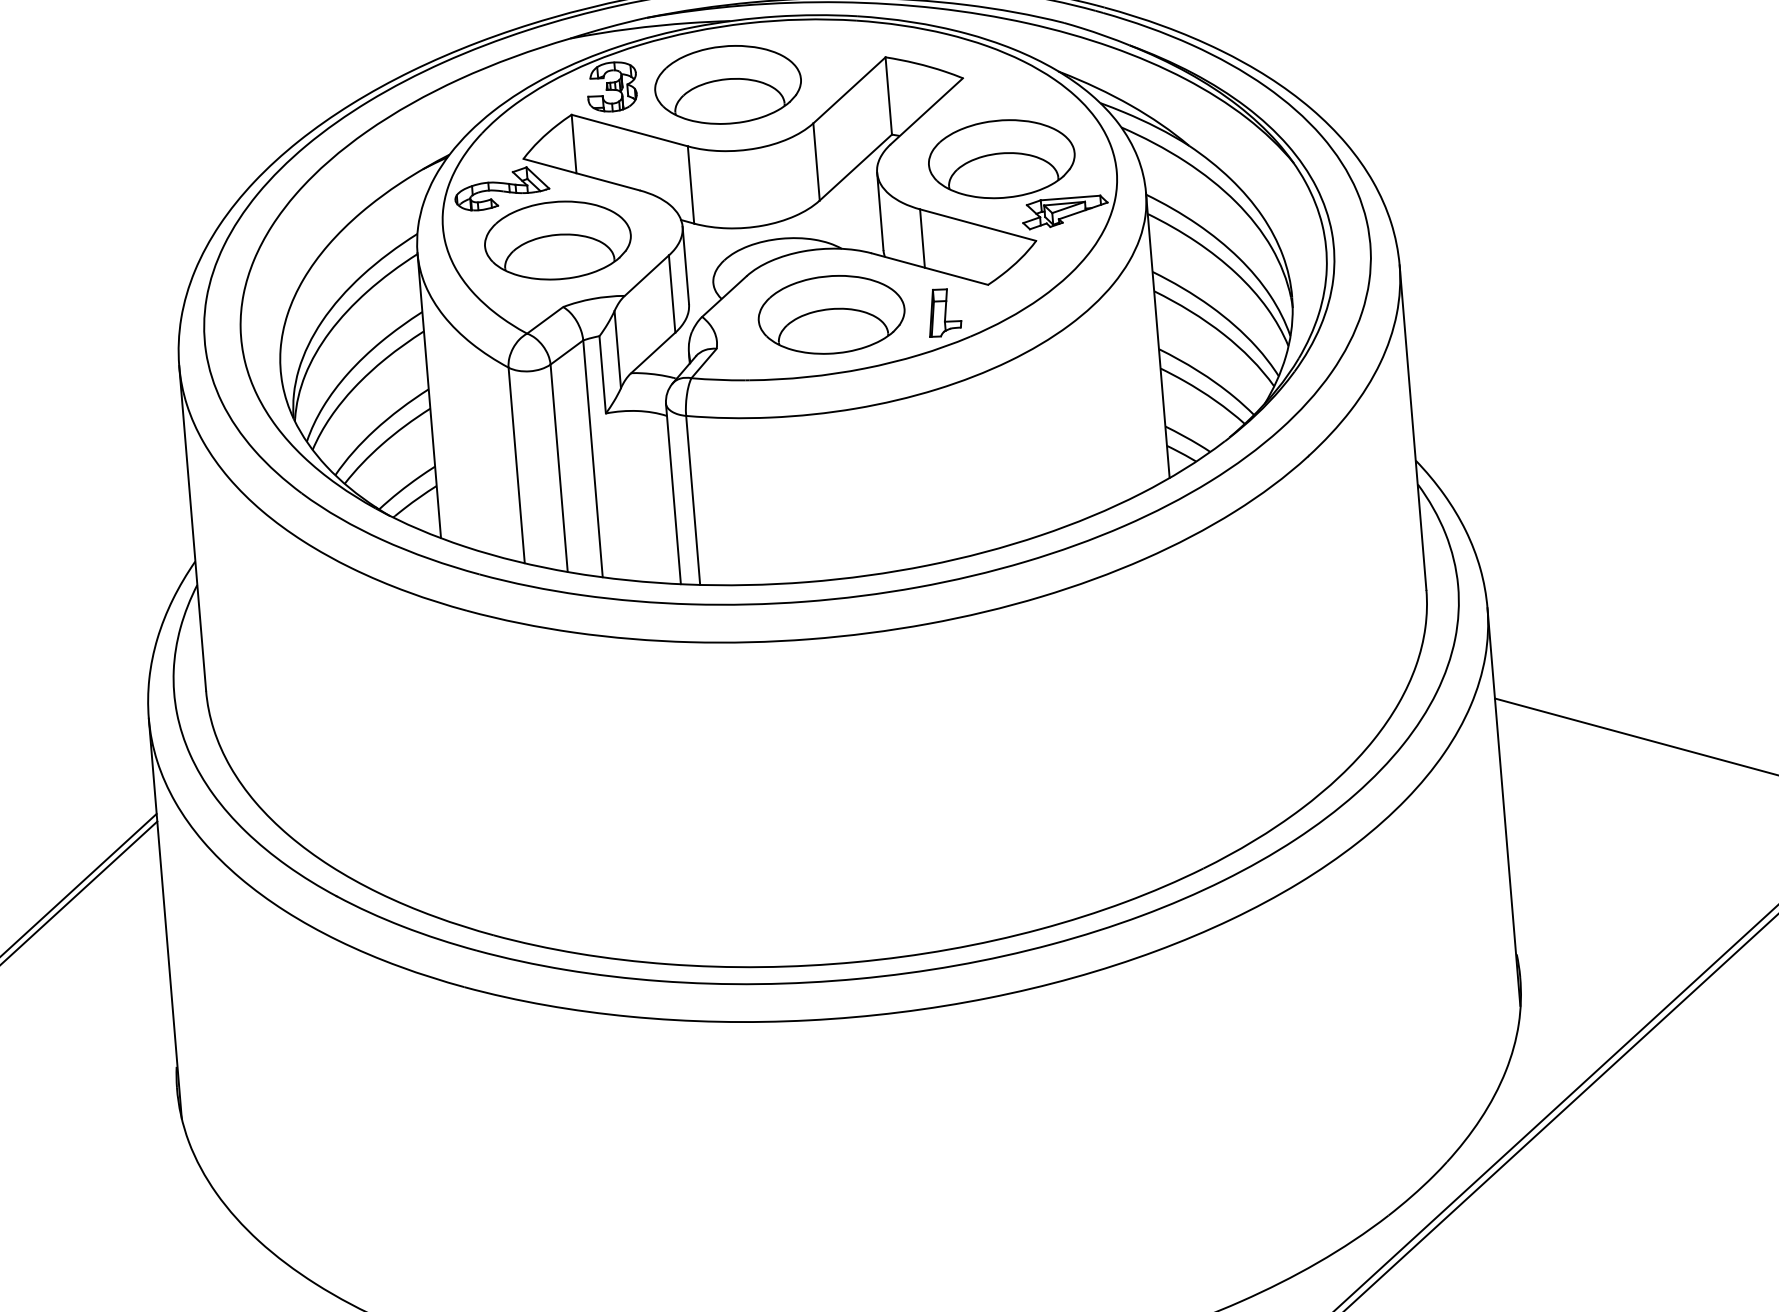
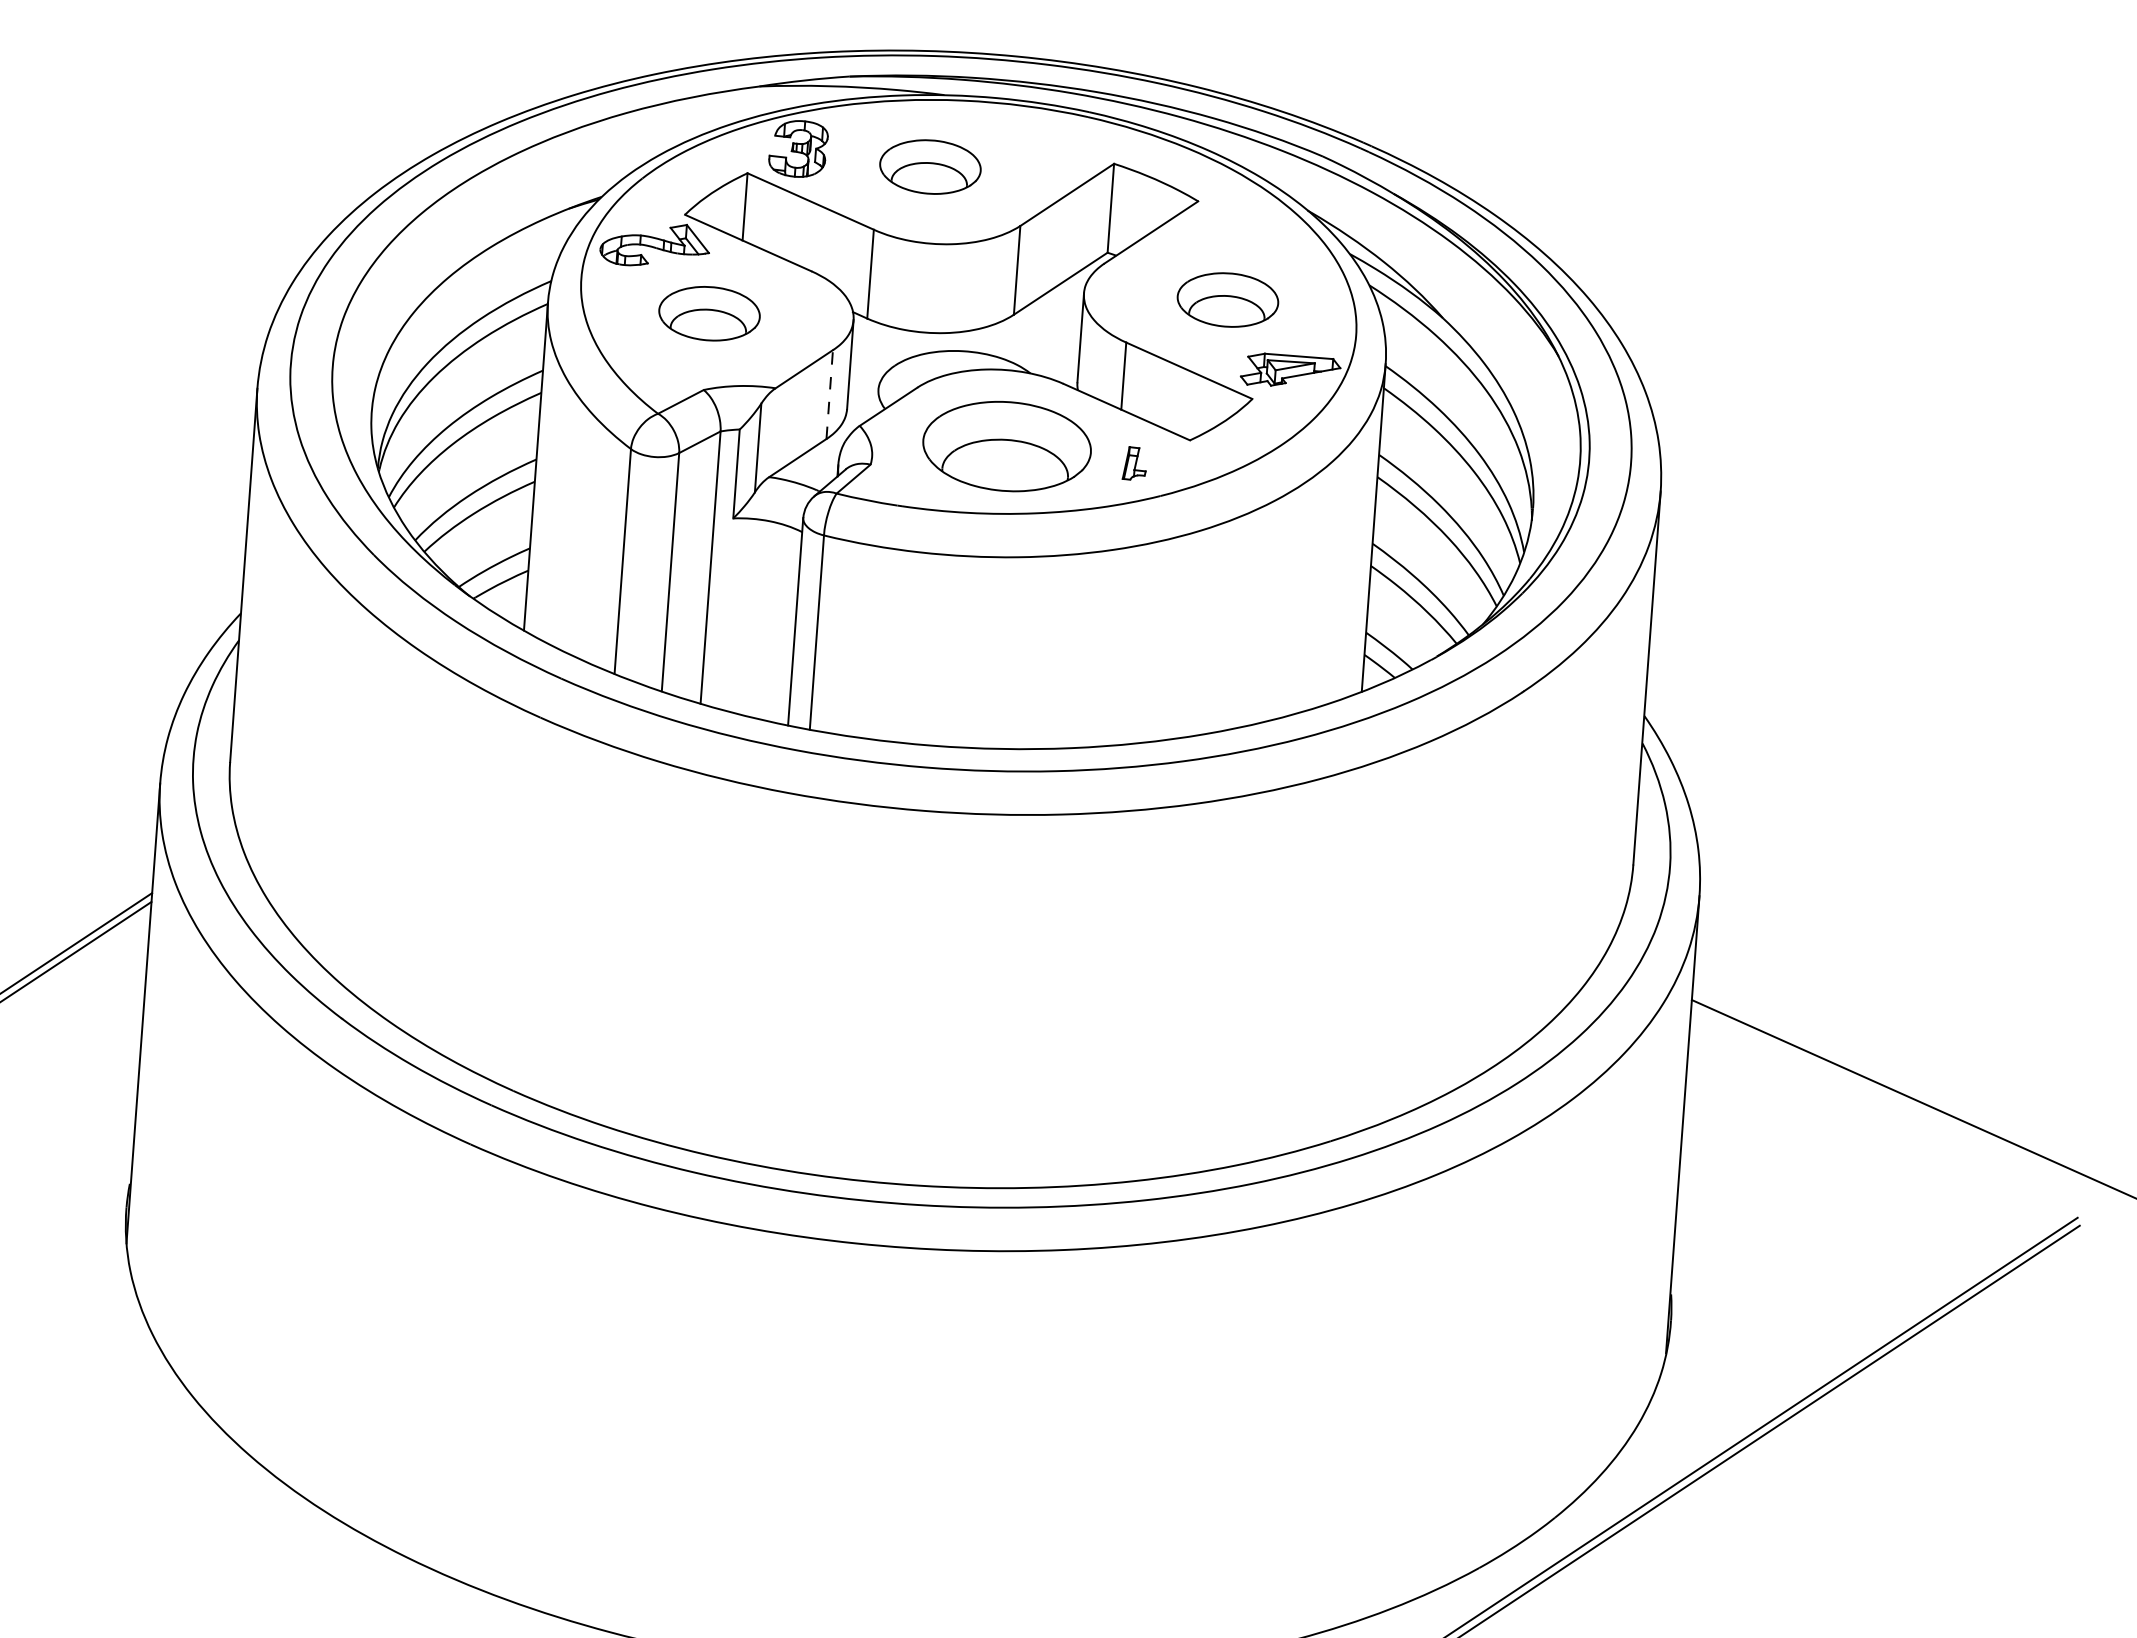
part: (728, 84) -> (930, 166), size x0.6
part: (1001, 158) -> (1227, 299), size x0.6
part: (557, 240) -> (709, 313), size x0.6
line: (671, 293) -> (829, 394), solid -> dashed
part: (943, 312) -> (1134, 463), size x0.6

